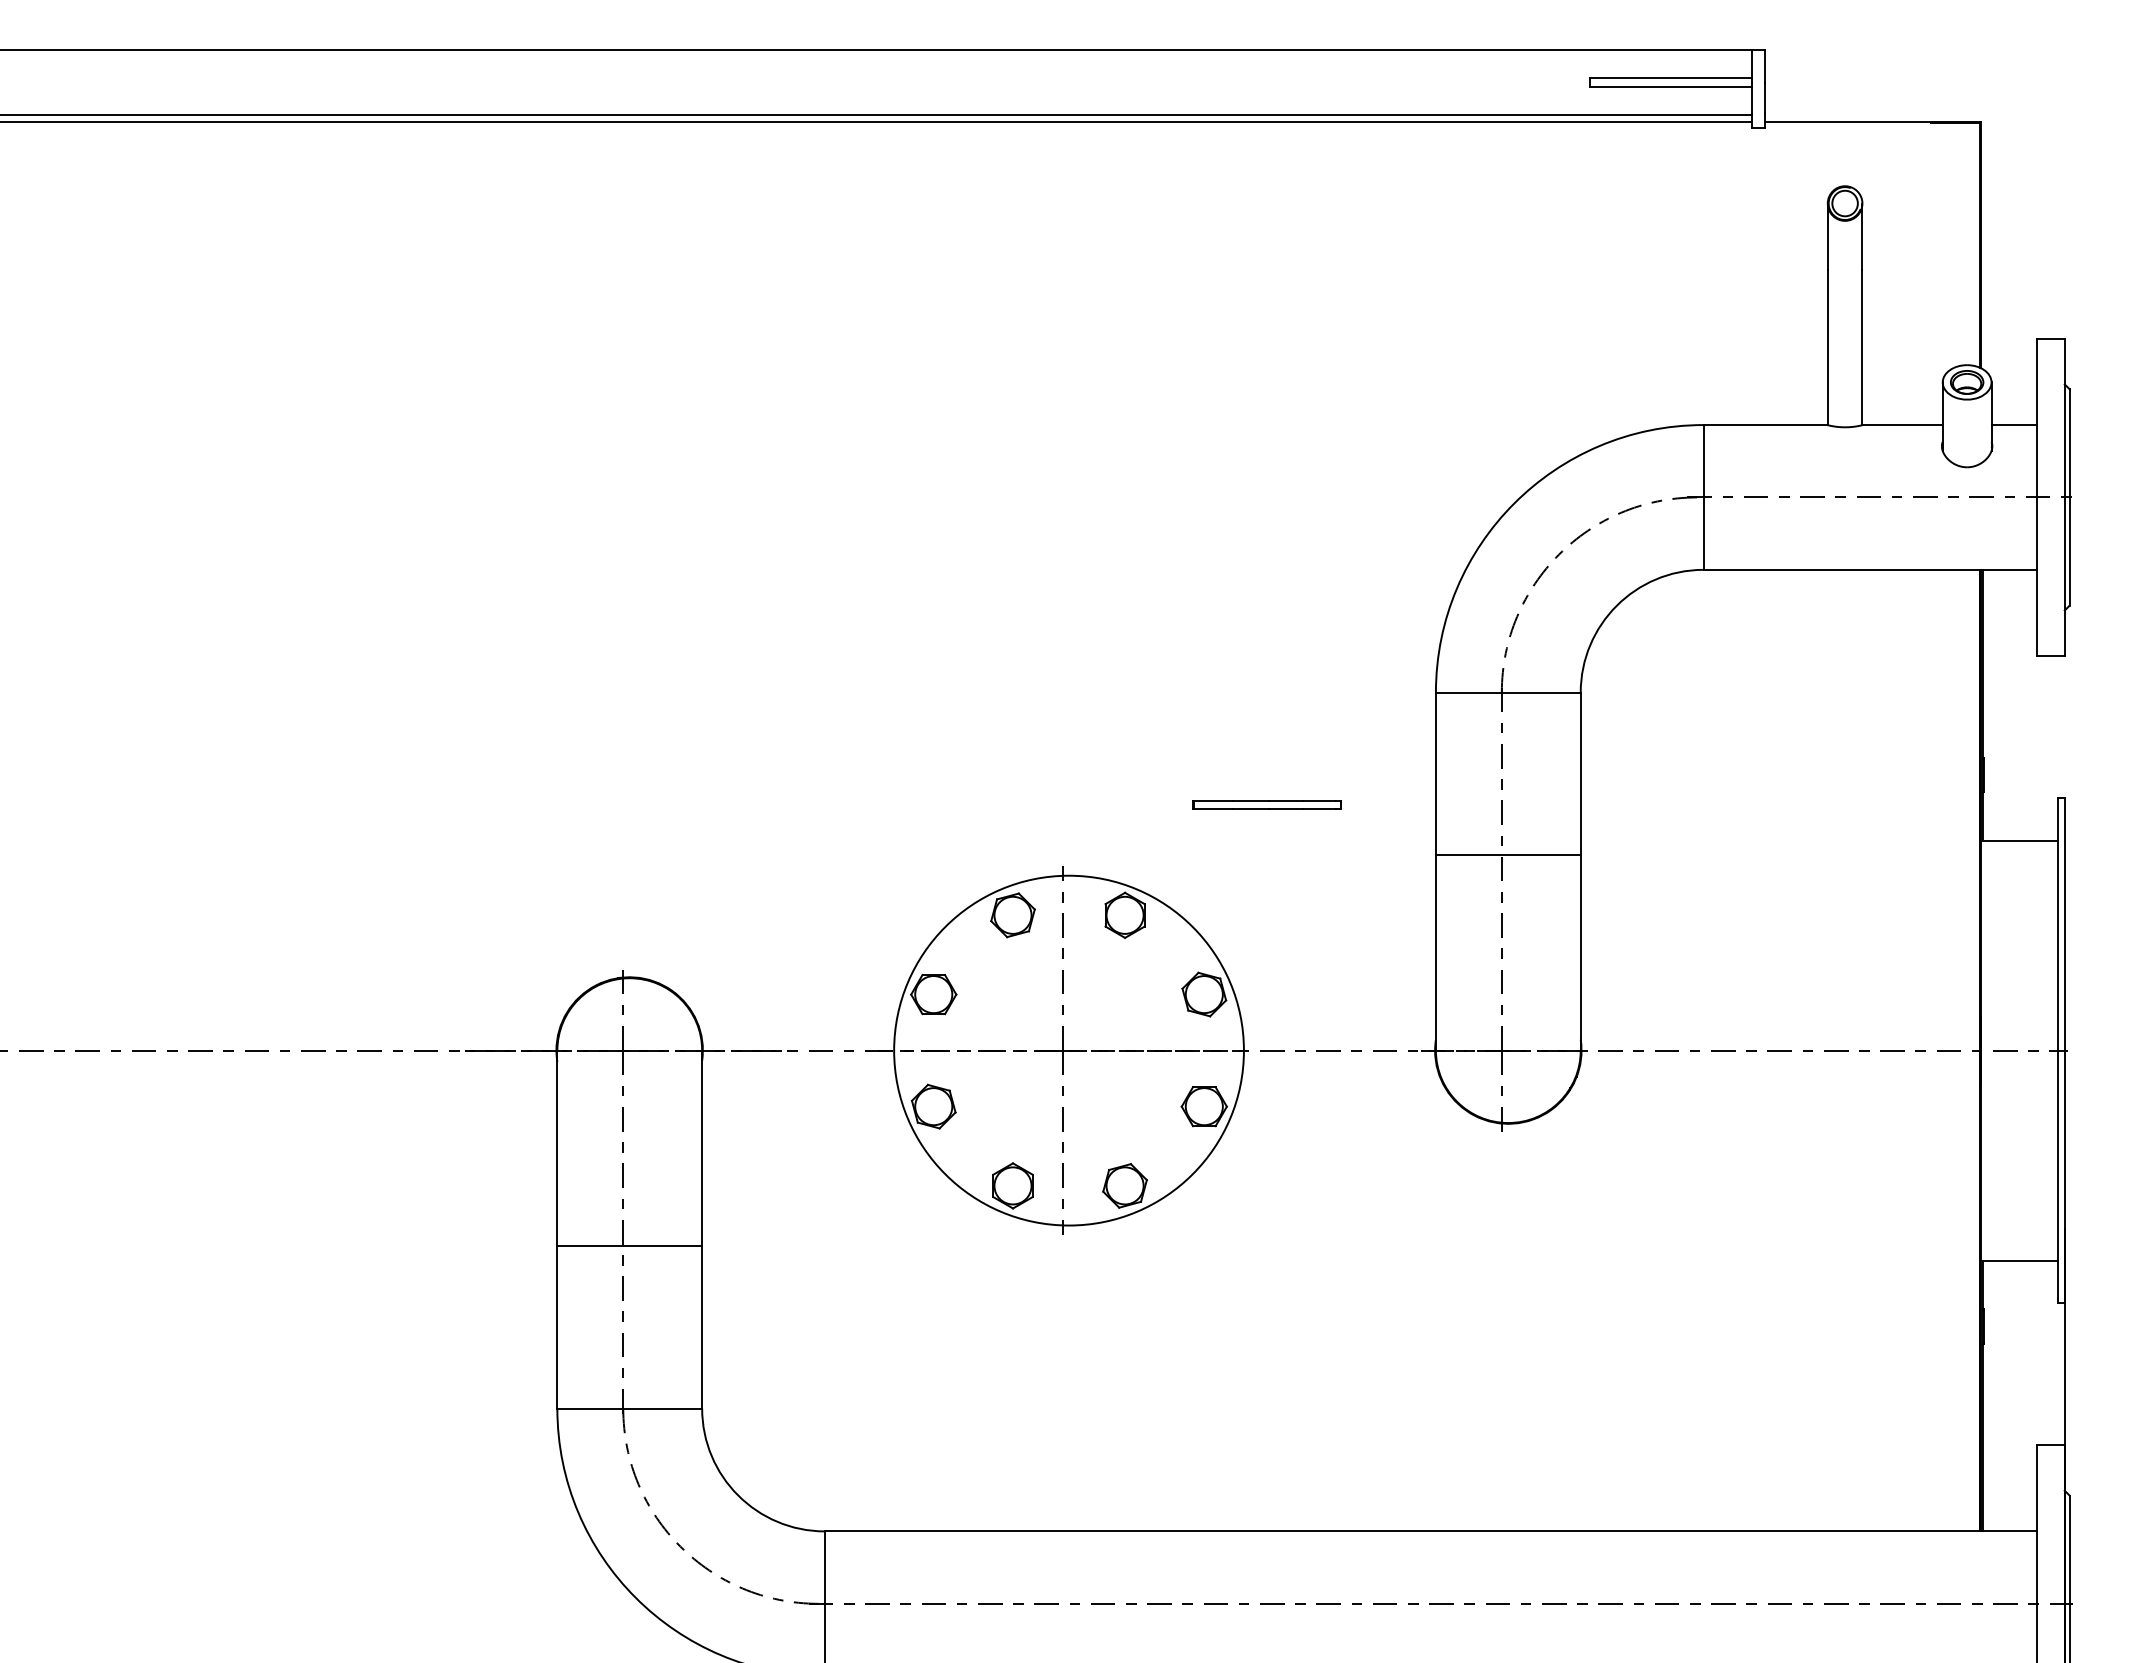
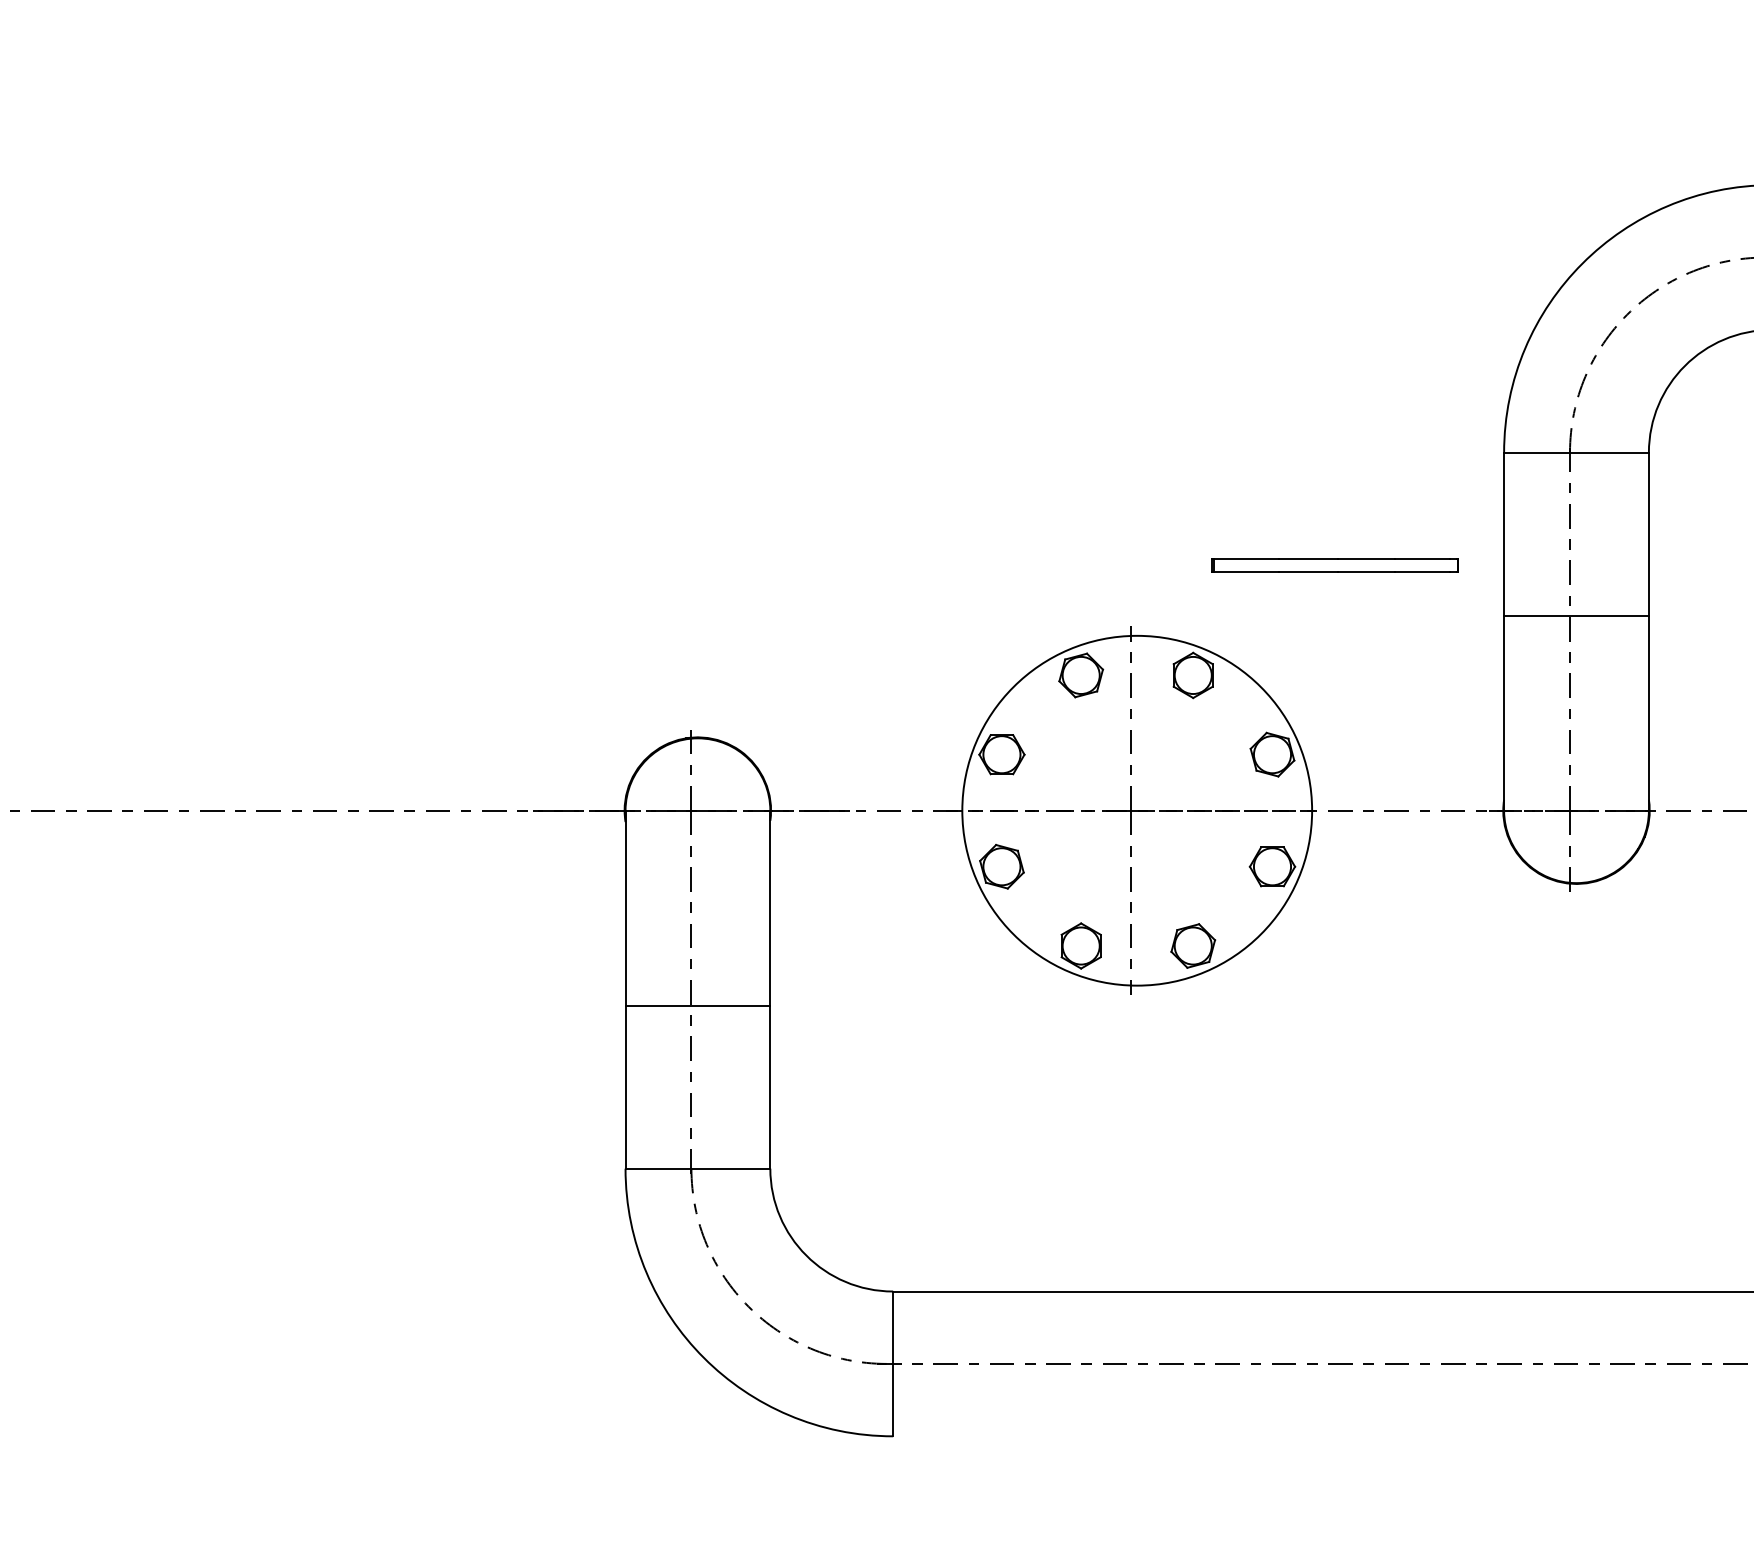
part: (1266, 804) -> (1334, 564), size x1.67

